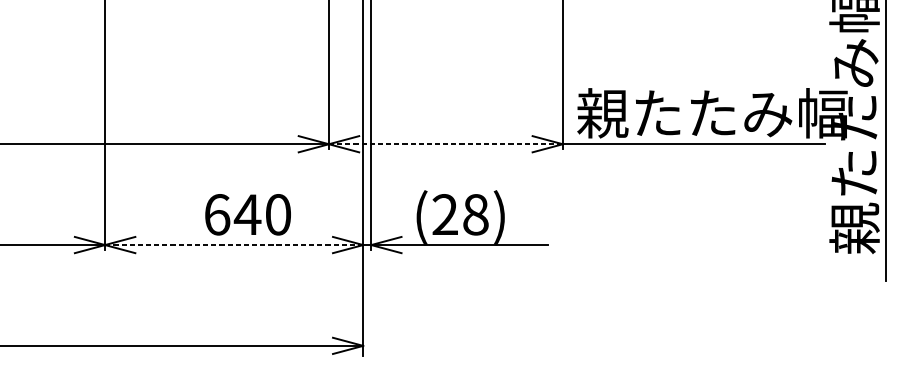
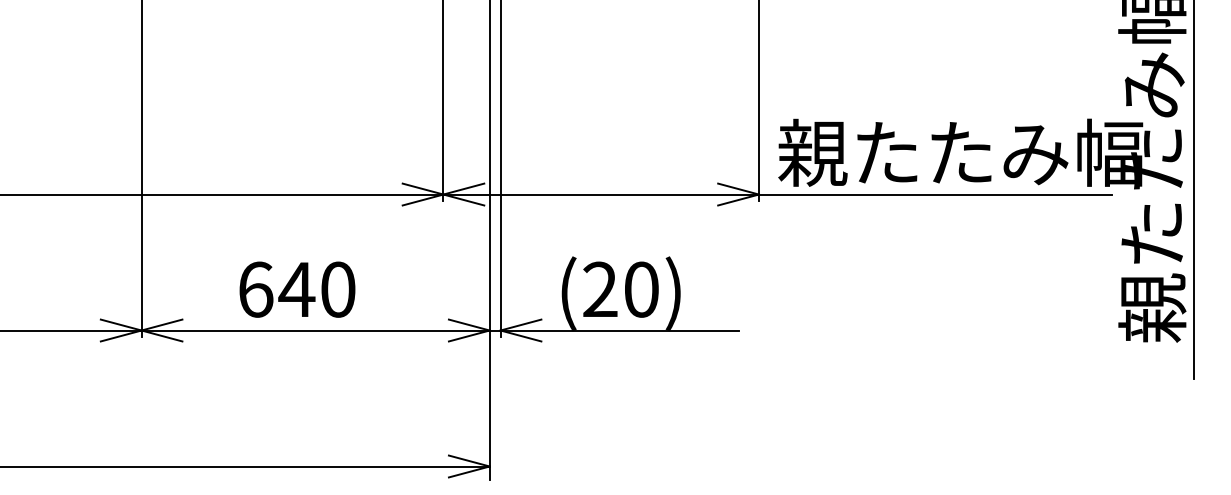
line: (446, 144) -> (601, 194), dashed -> solid
text: (248, 214) -> (297, 289), moved
text: (475, 214) -> (641, 289), (28) -> (20)
line: (234, 245) -> (315, 330), dashed -> solid

